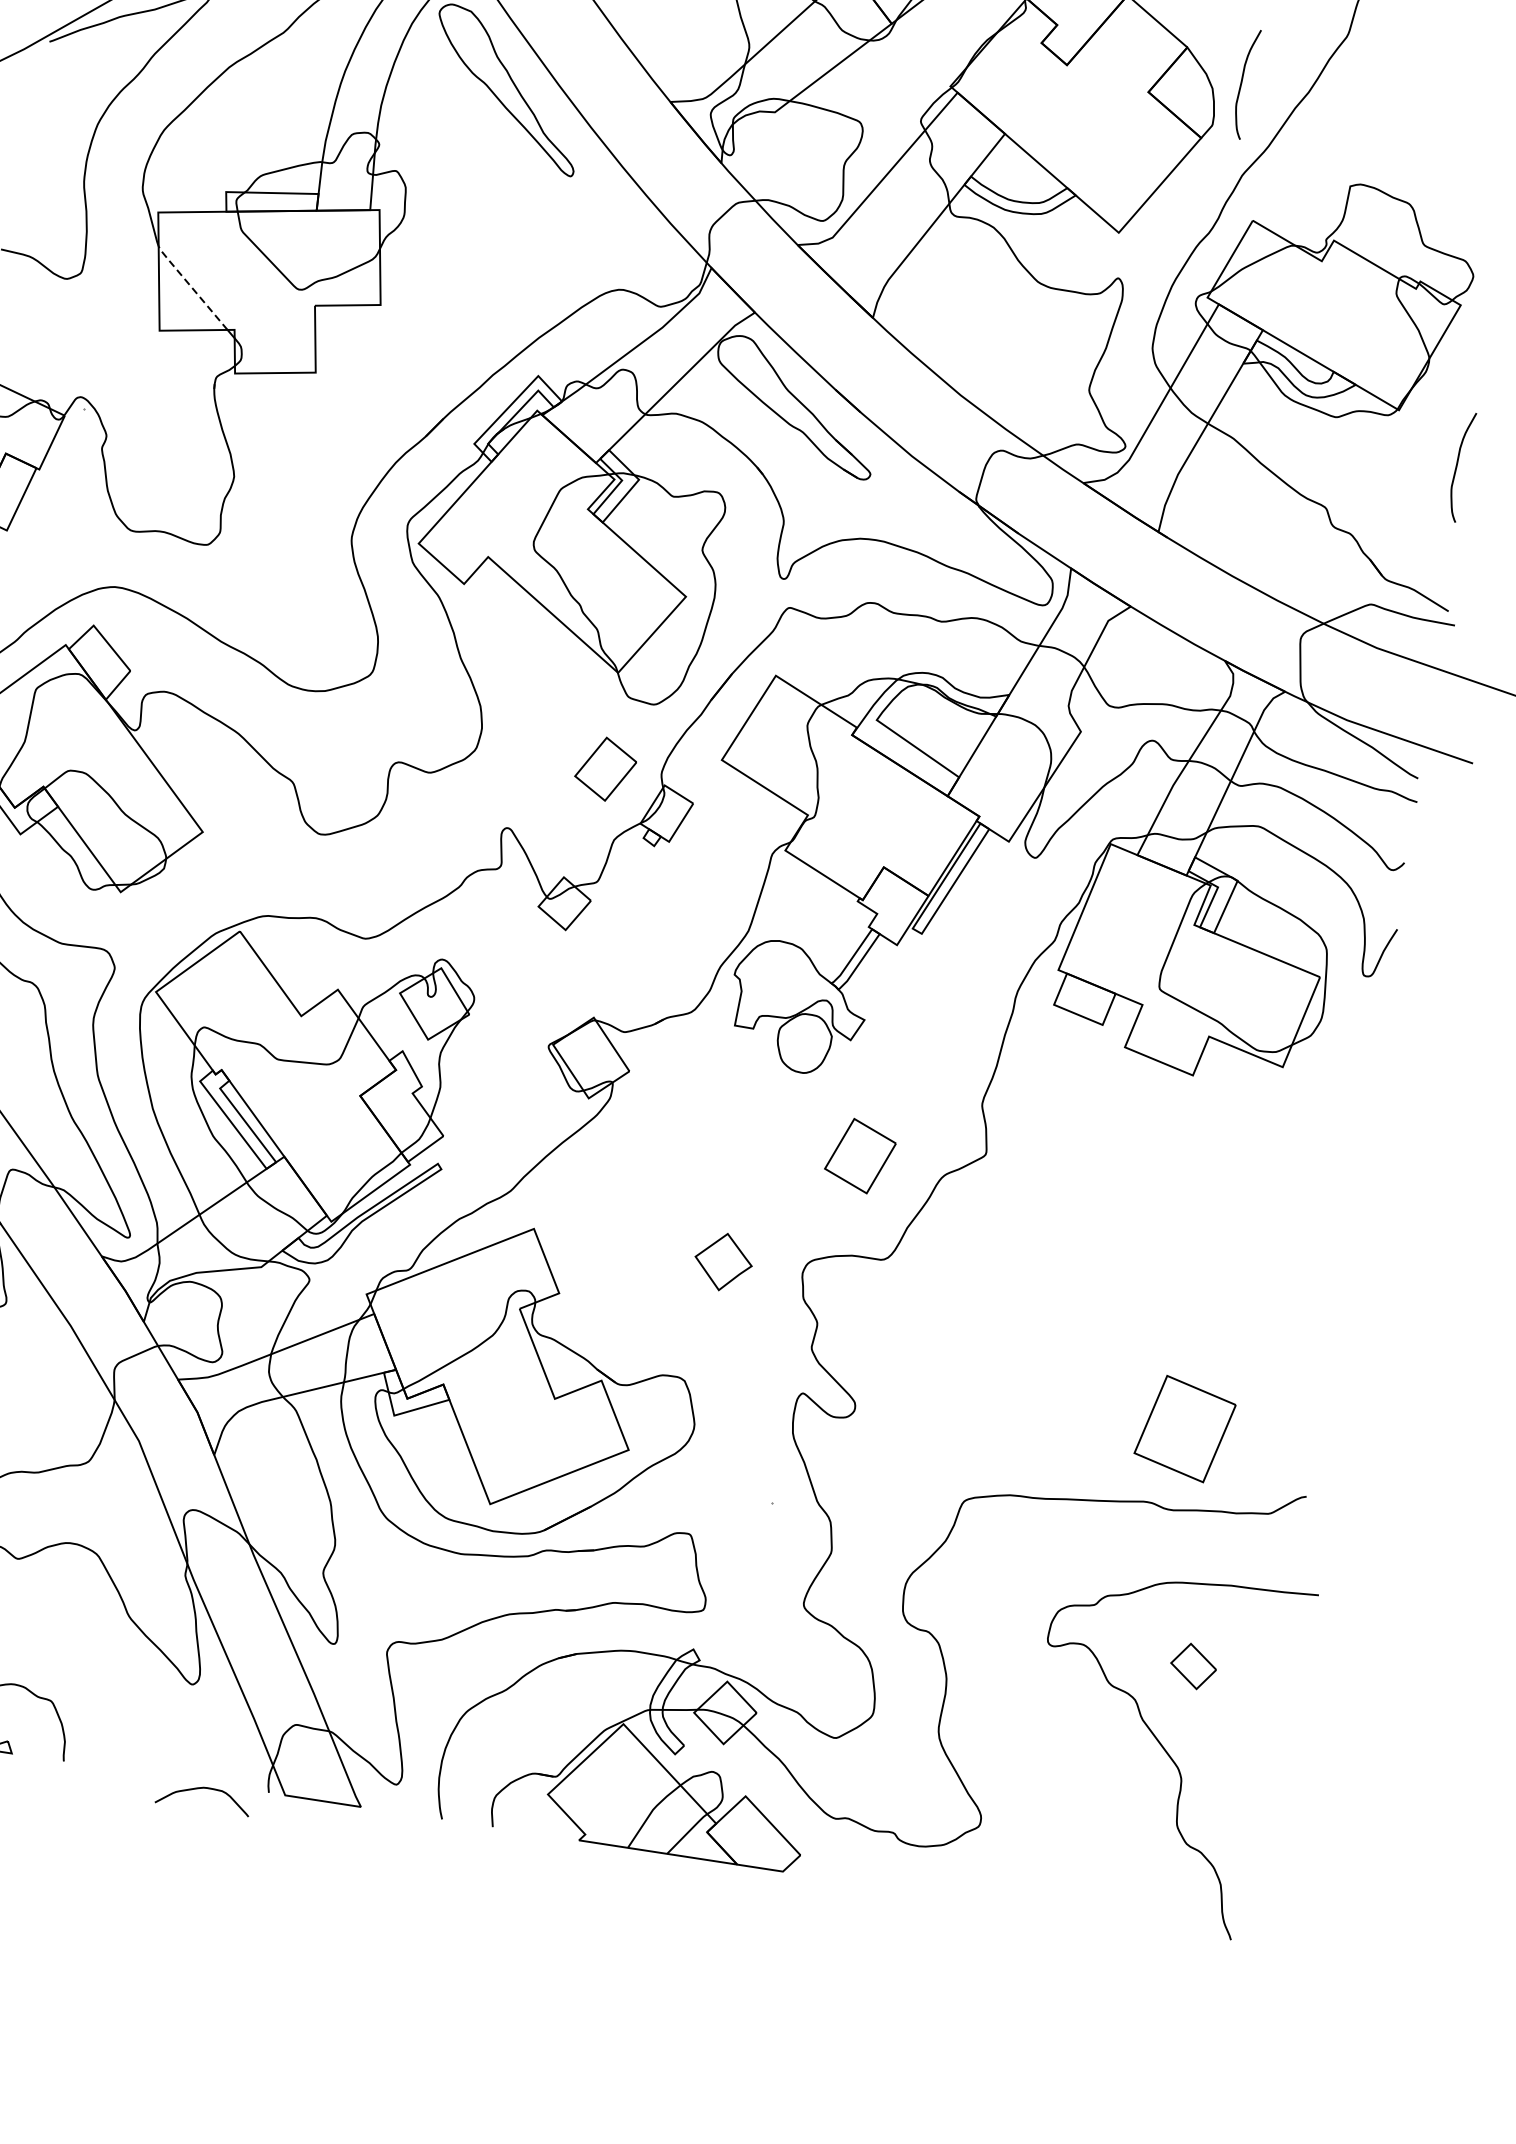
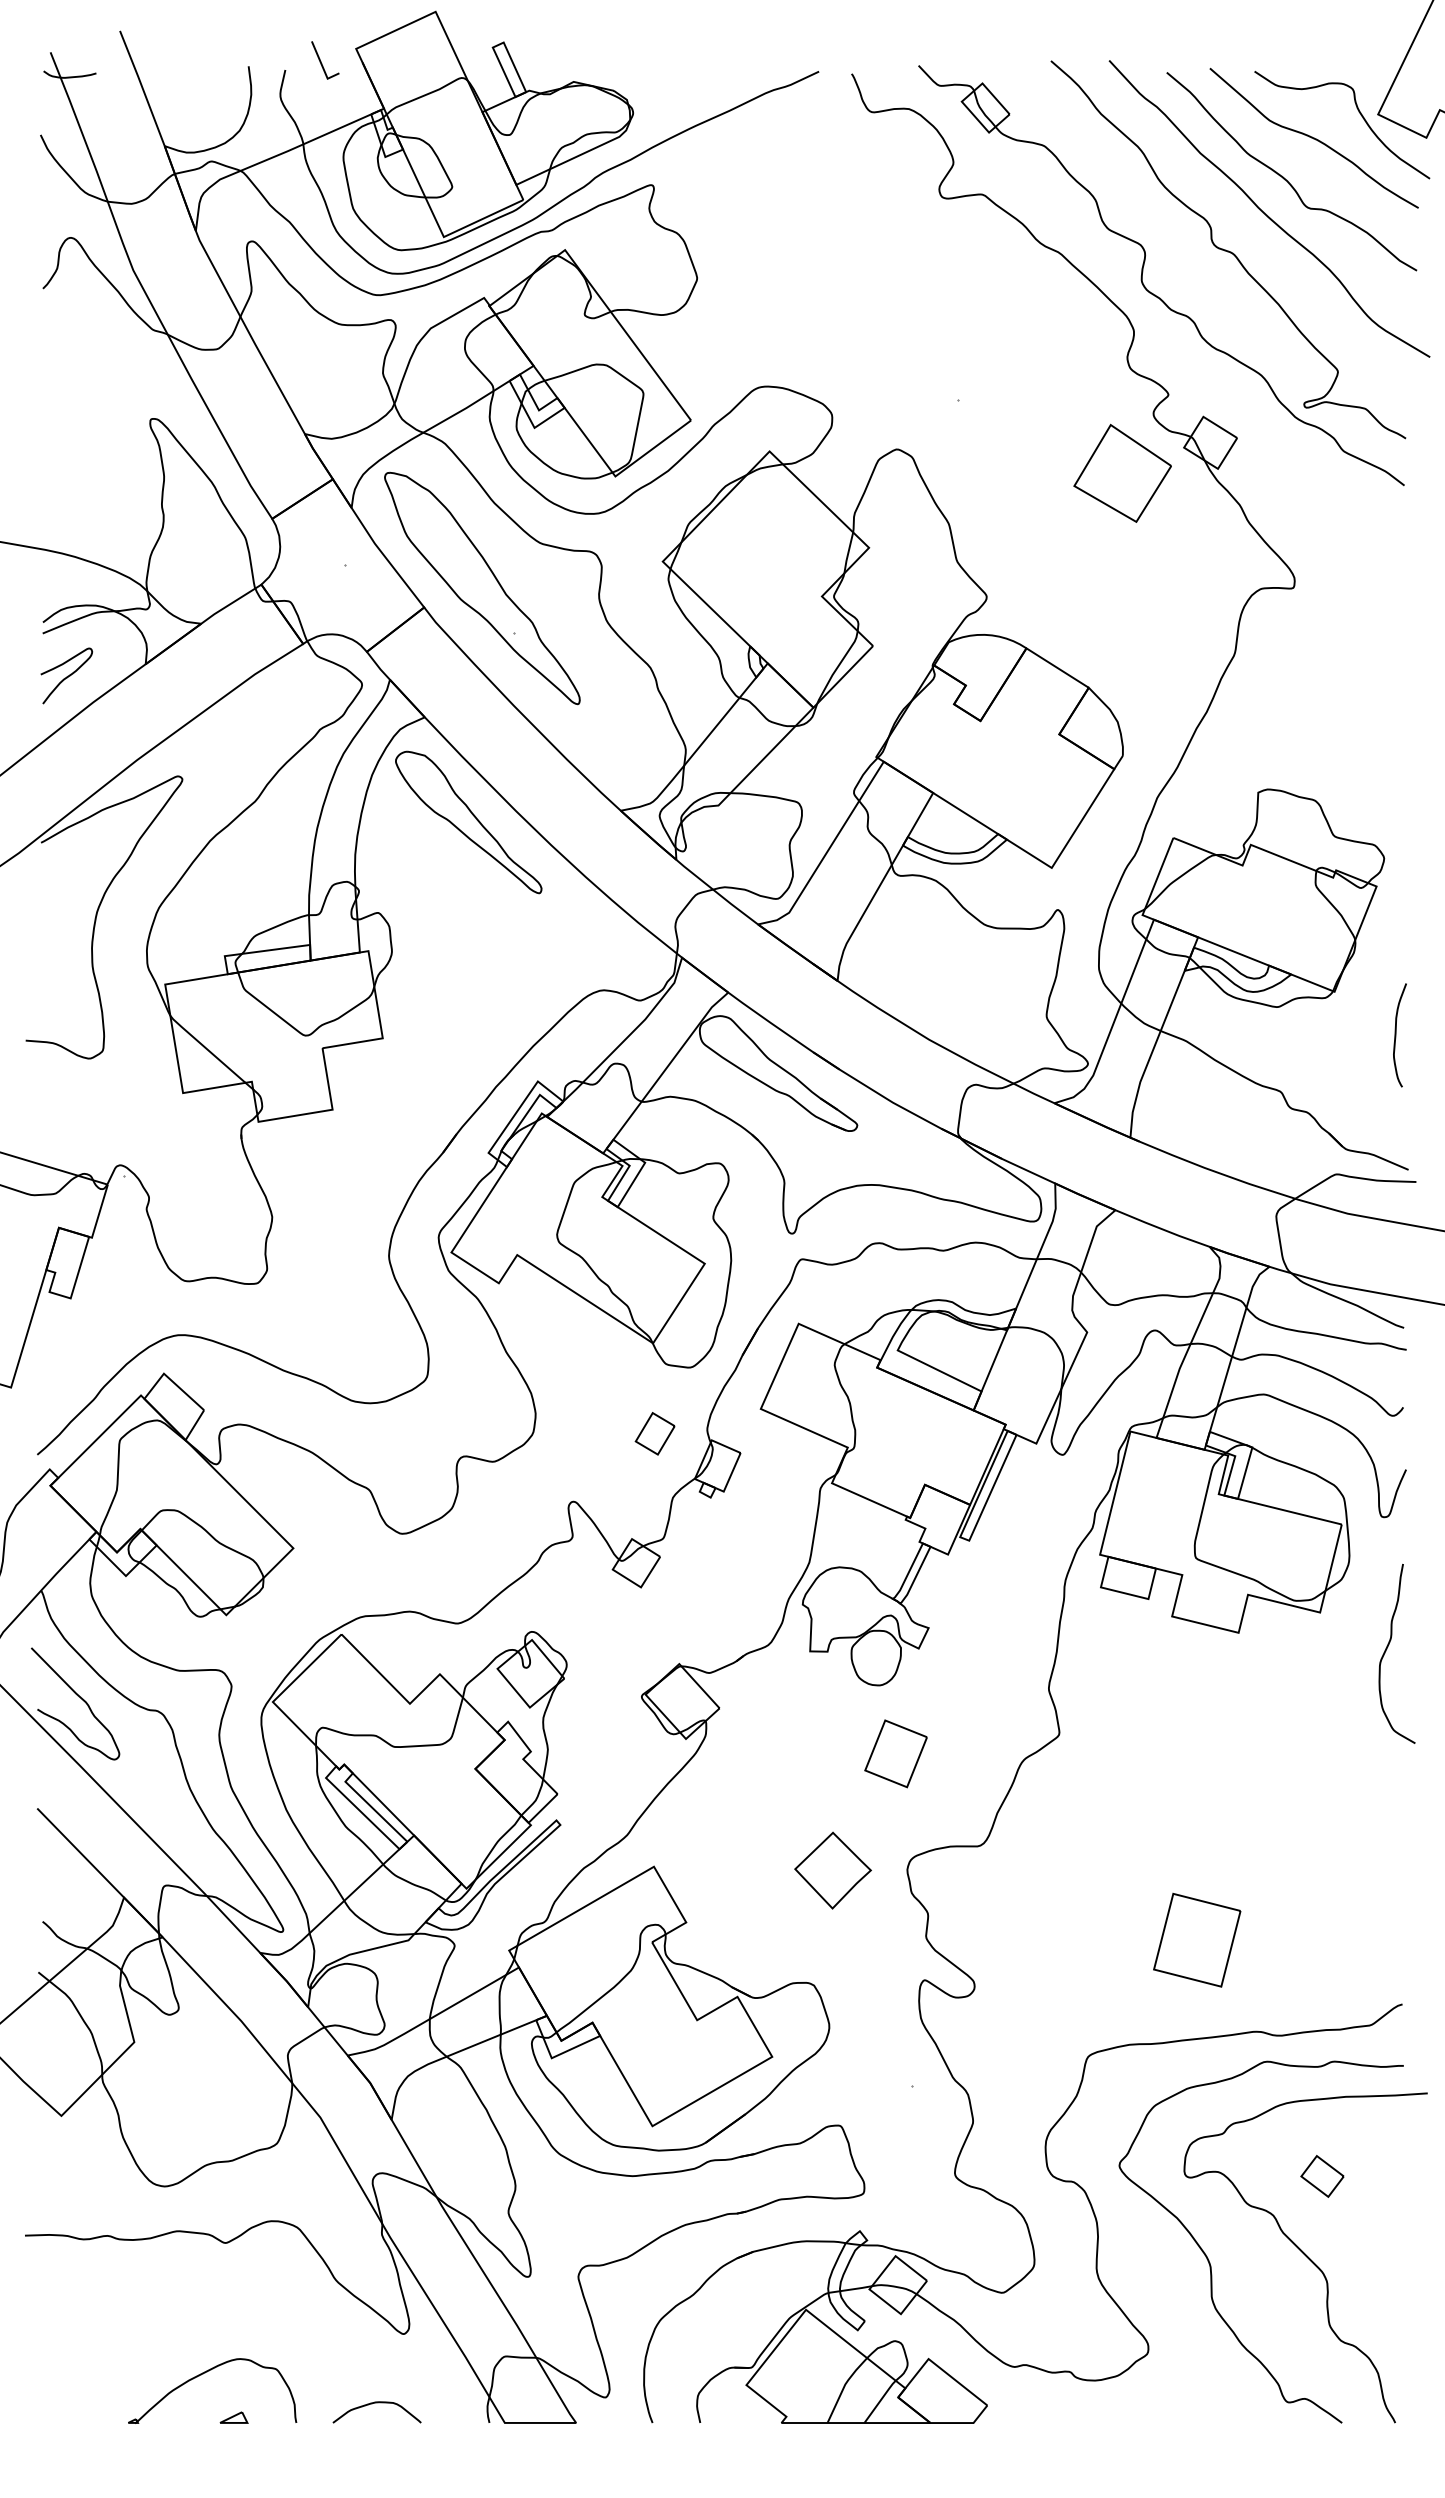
curve: (1242, 83) -> (1144, 713), removed
line: (191, 287) -> (206, 1048), dashed -> solid
part: (604, 768) -> (654, 1433), size x0.71
curve: (1348, 1117) -> (1387, 1649), added
part: (859, 1155) -> (895, 1753), moved
part: (722, 1261) -> (832, 1870), size x1.43
part: (1185, 1428) -> (1197, 1939), moved
curve: (1060, 1739) -> (1210, 2262), added
curve: (199, 1789) -> (372, 2404), moved

